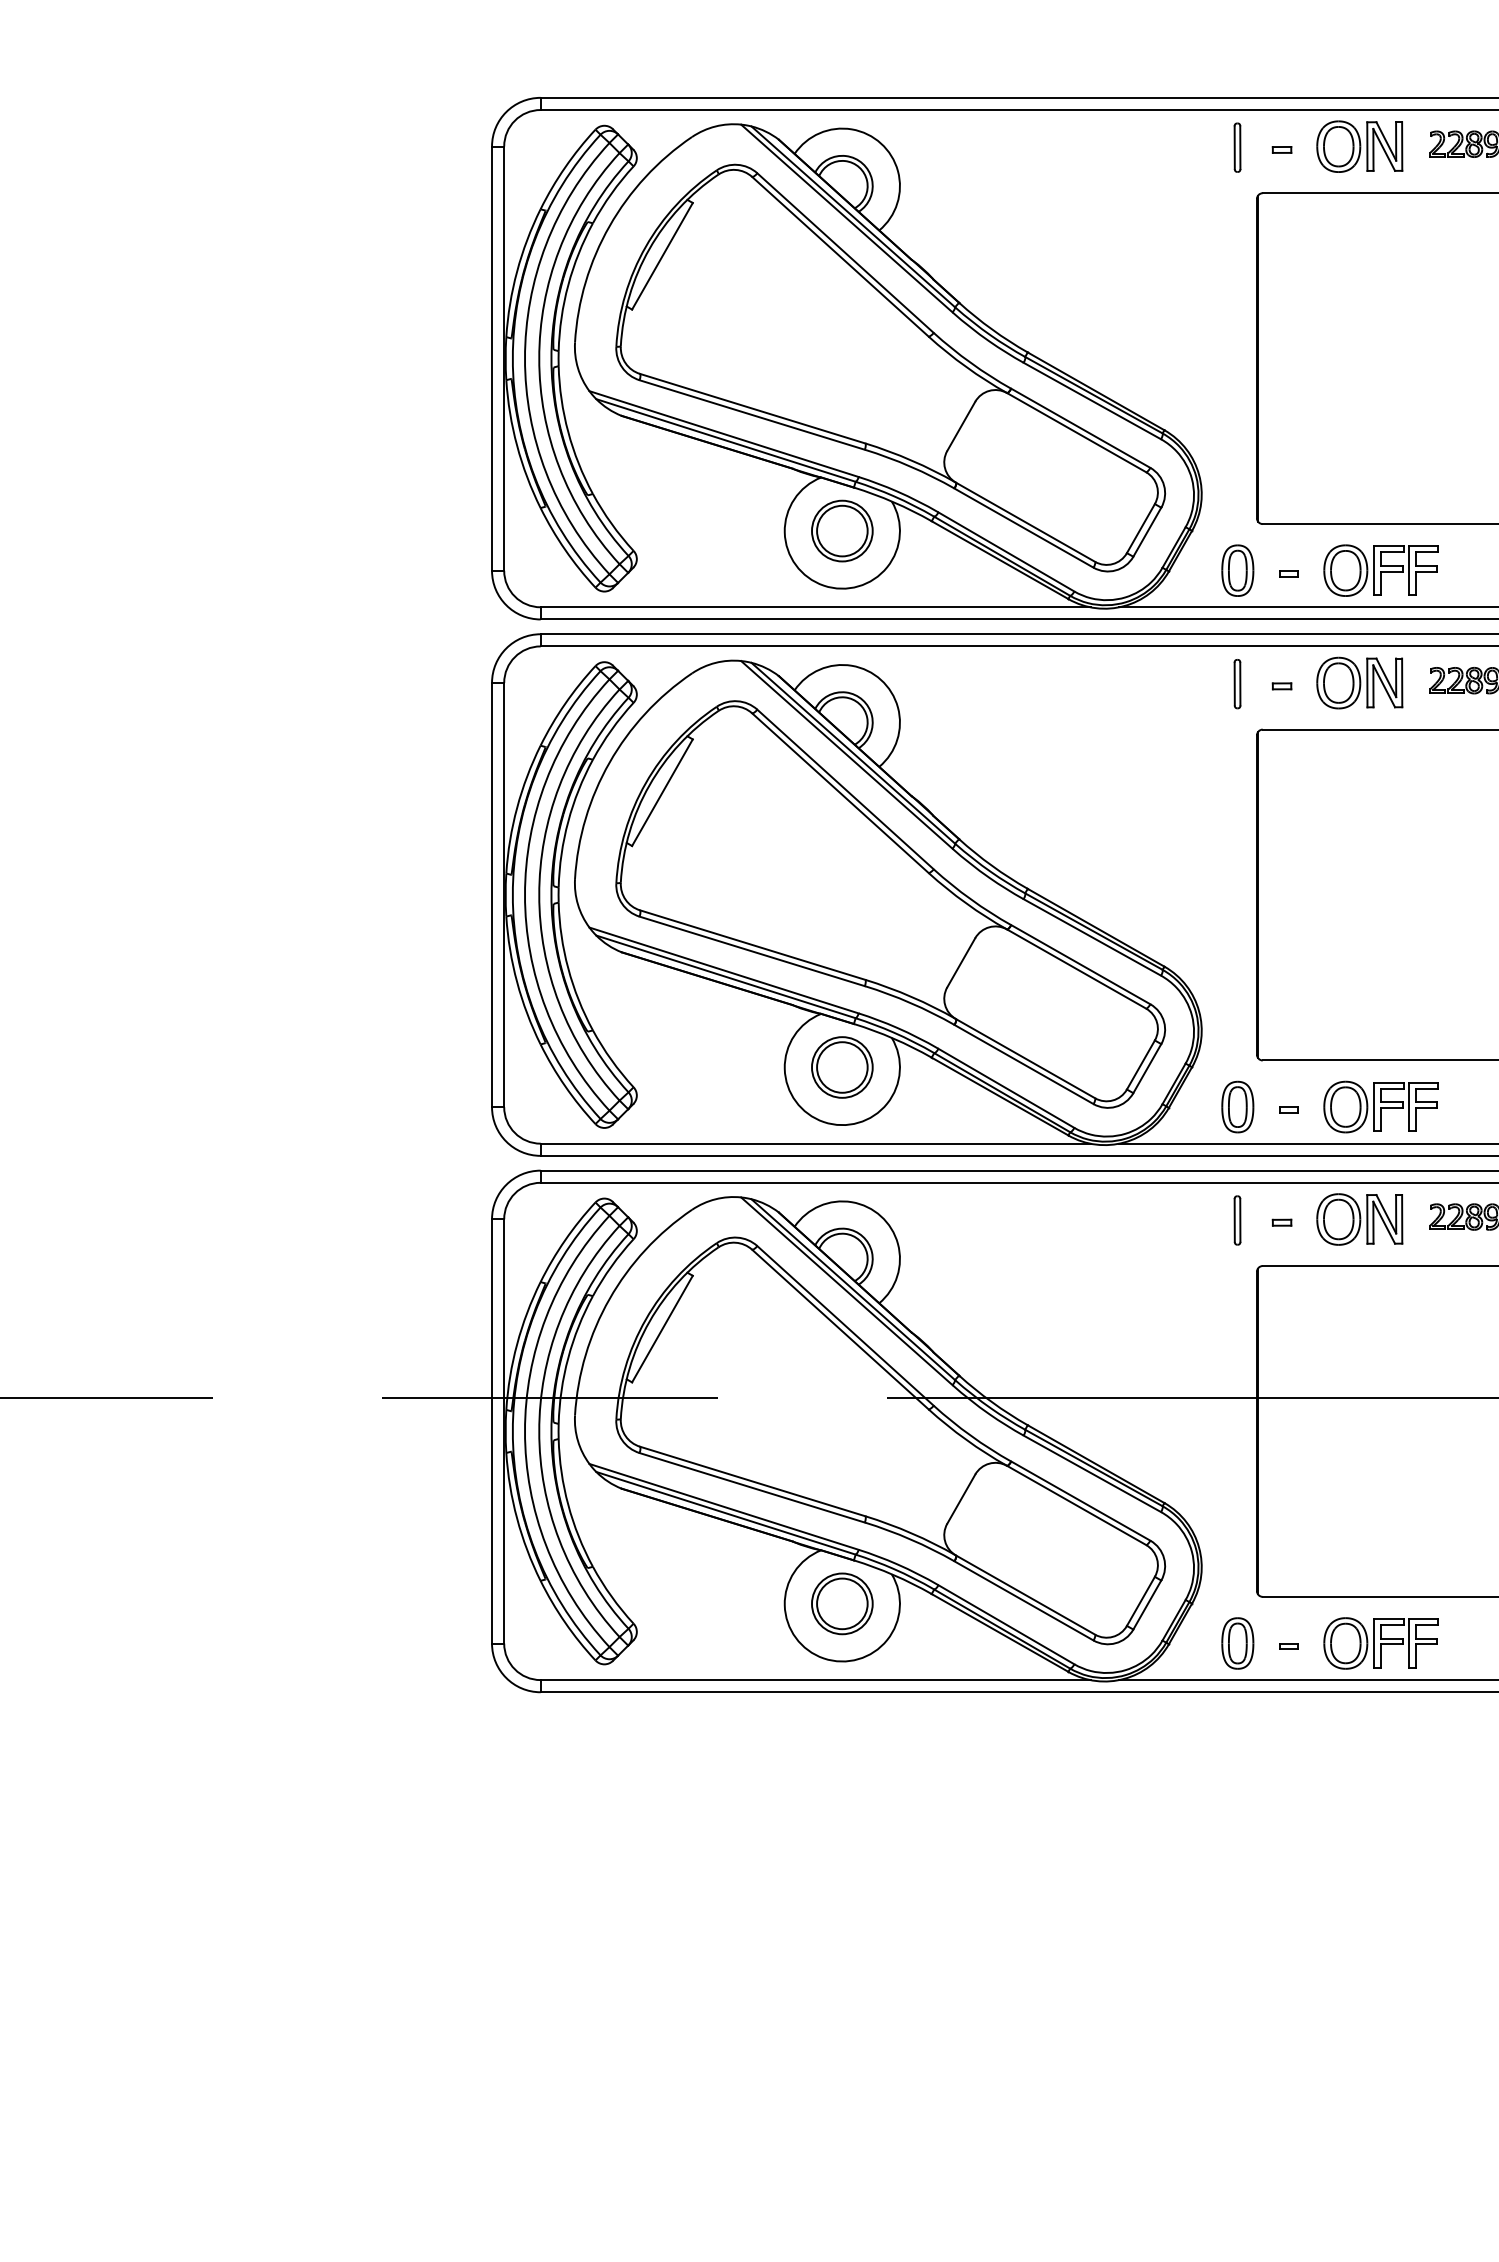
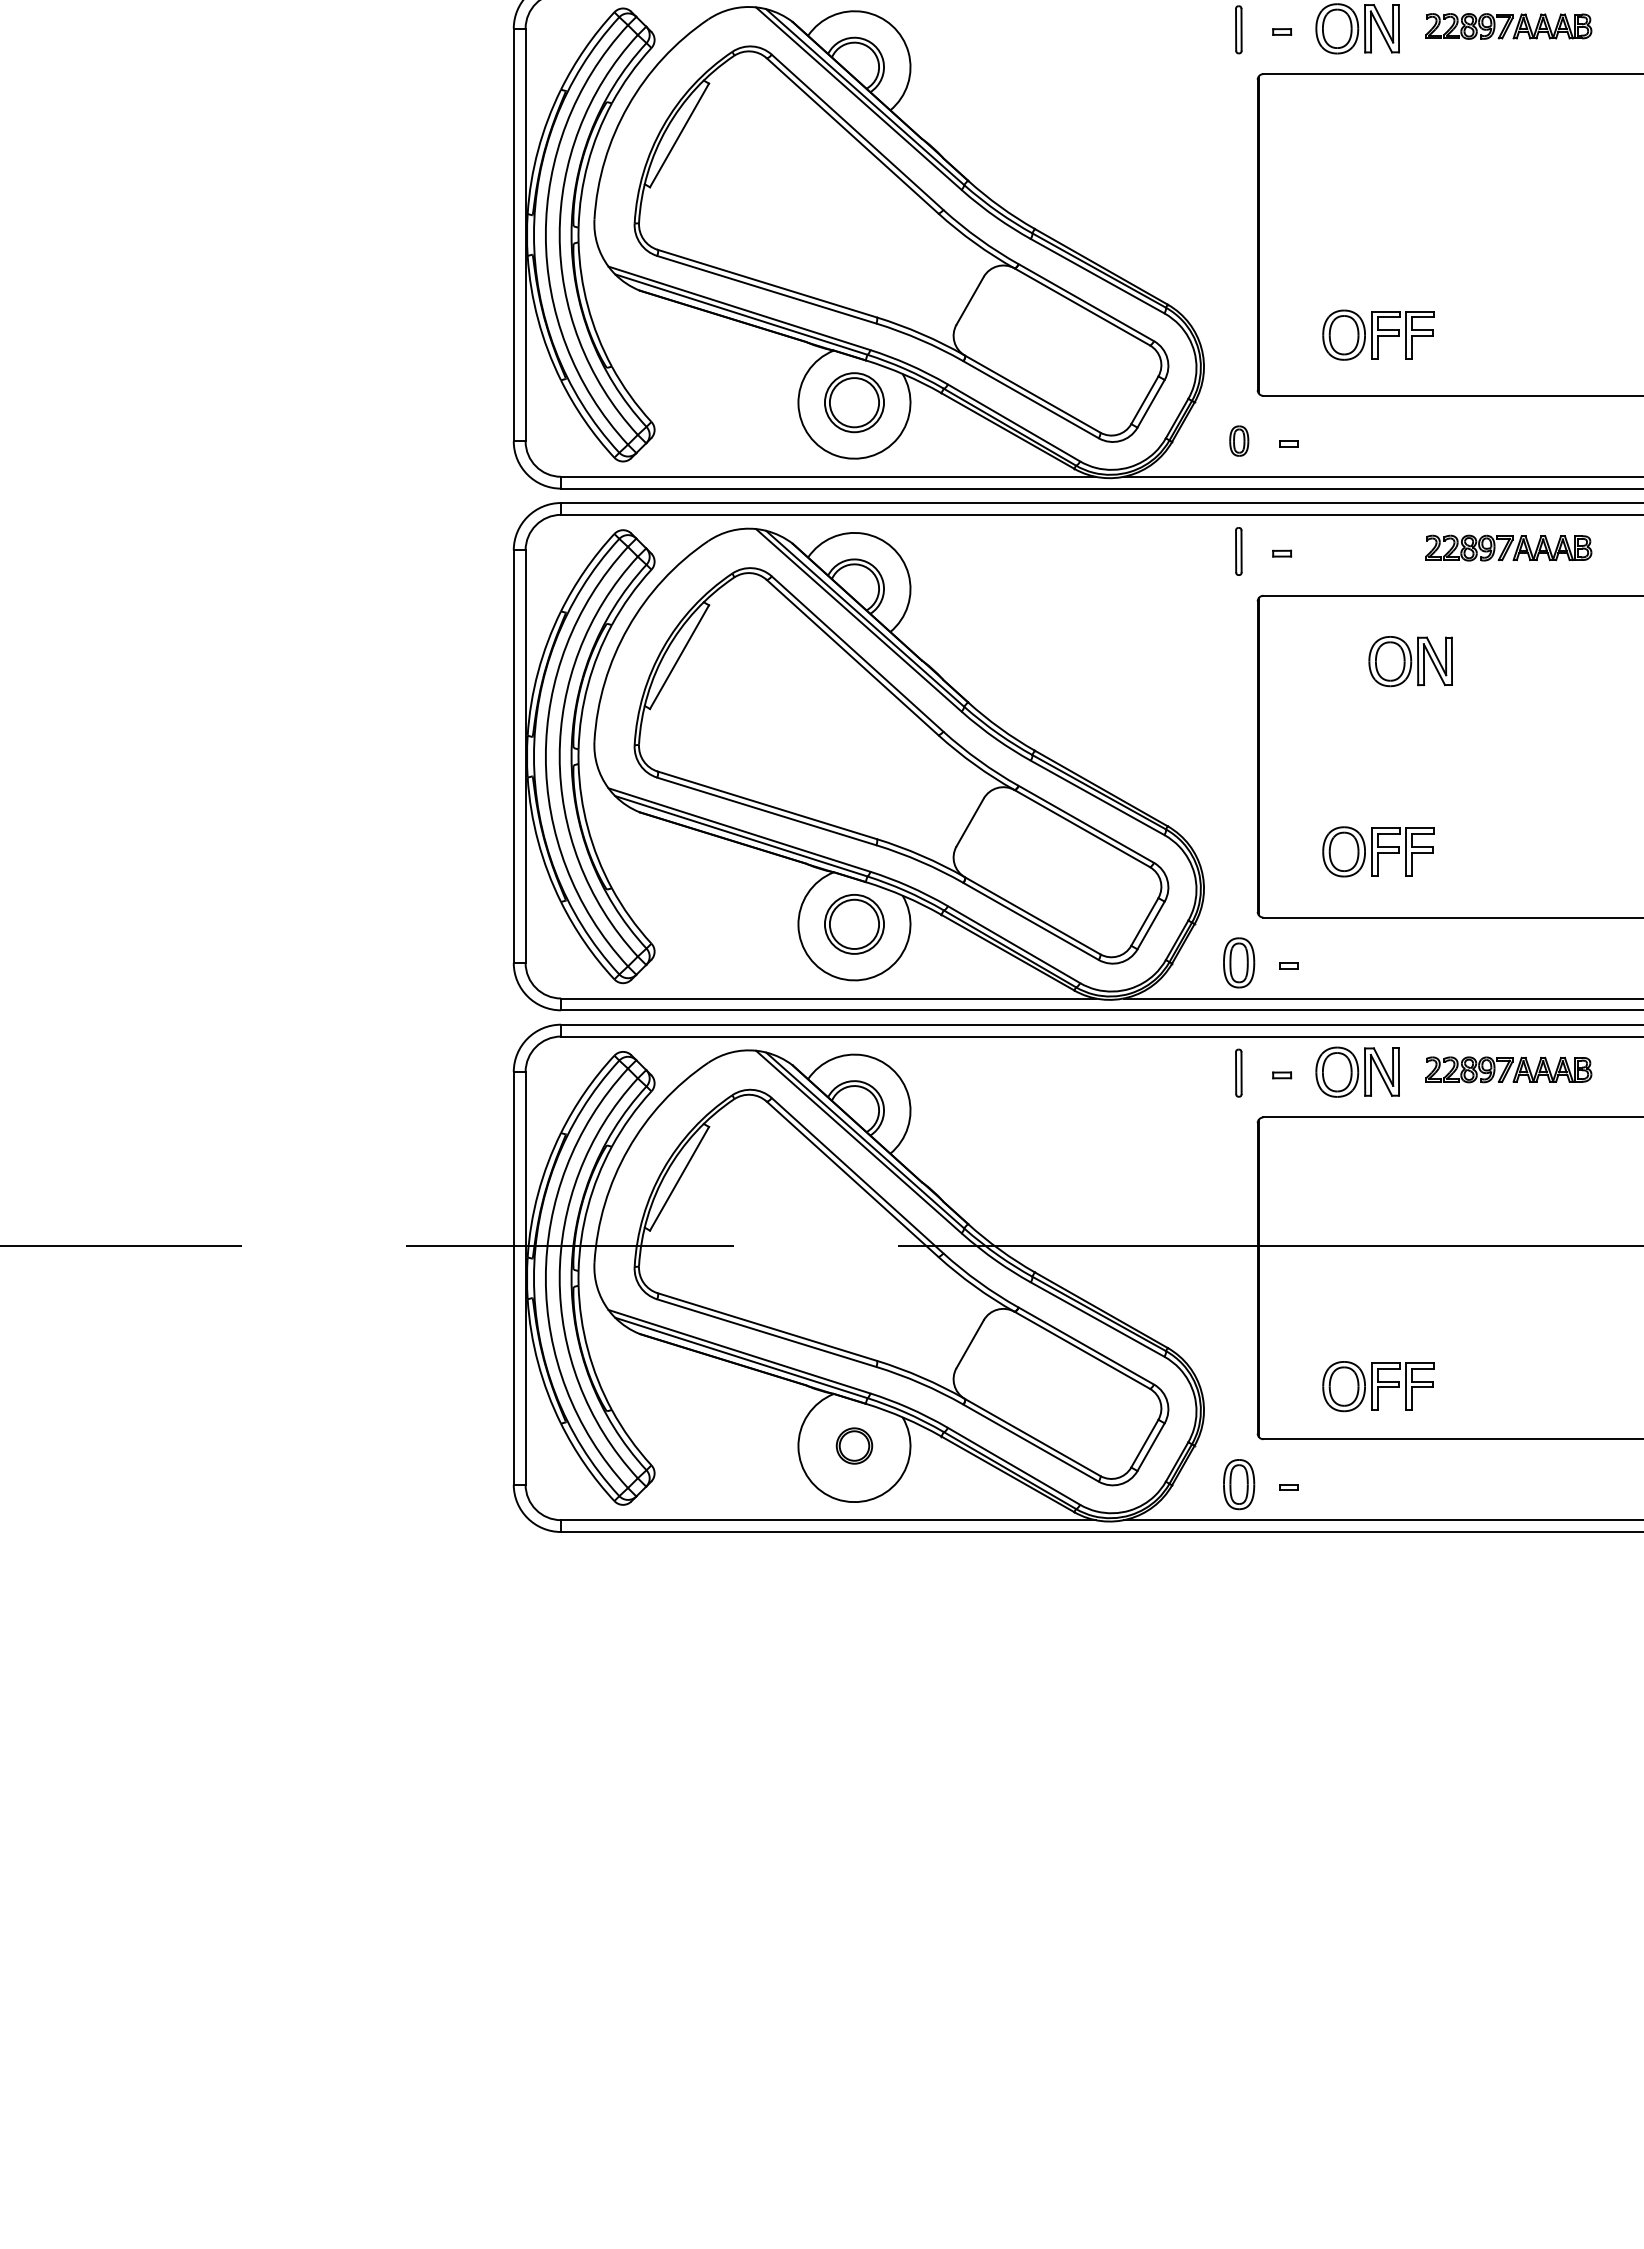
part: (1238, 569) -> (1239, 440), size x0.6
part: (1381, 569) -> (1378, 334), moved
part: (1359, 683) -> (1410, 661), moved
part: (1381, 1106) -> (1378, 851), moved
part: (842, 1603) -> (854, 1445), size x0.6
part: (1381, 1643) -> (1378, 1386), moved

